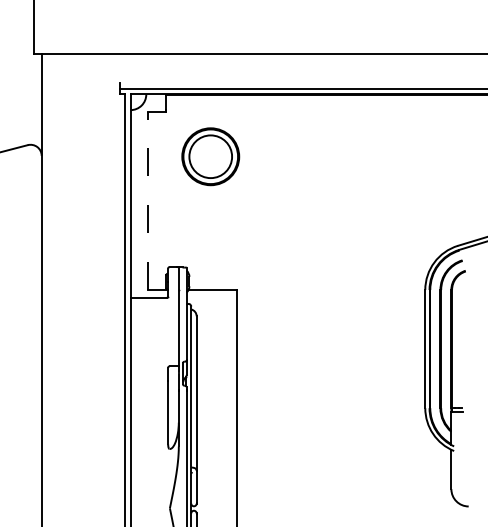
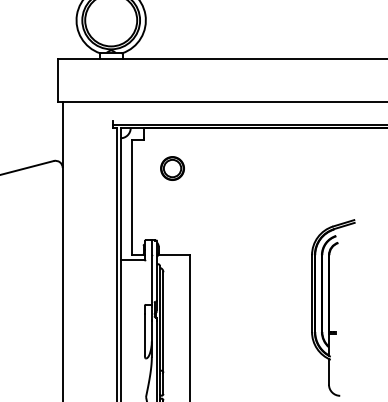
part: (210, 156) -> (172, 168), size x0.62
line: (149, 201) -> (132, 197), dashed -> solid

